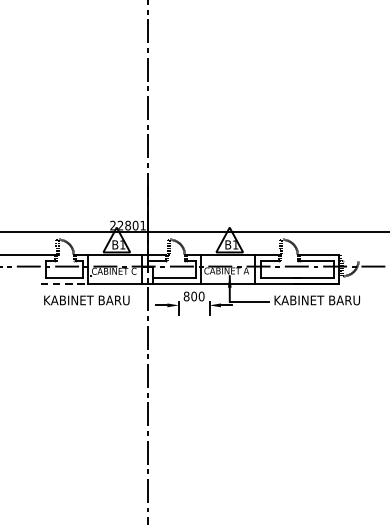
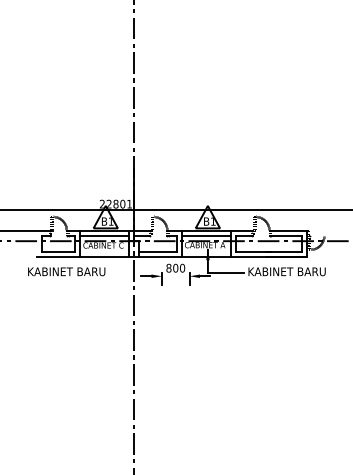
line: (115, 261) -> (104, 236), added
line: (228, 261) -> (206, 236), added
line: (64, 283) -> (58, 256), dashed -> solid
text: (86, 300) -> (66, 271), moved

